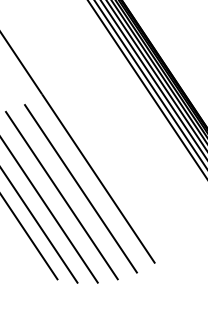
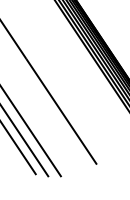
line: (80, 188) -> (50, 117), removed
line: (61, 194) -> (38, 121), removed

